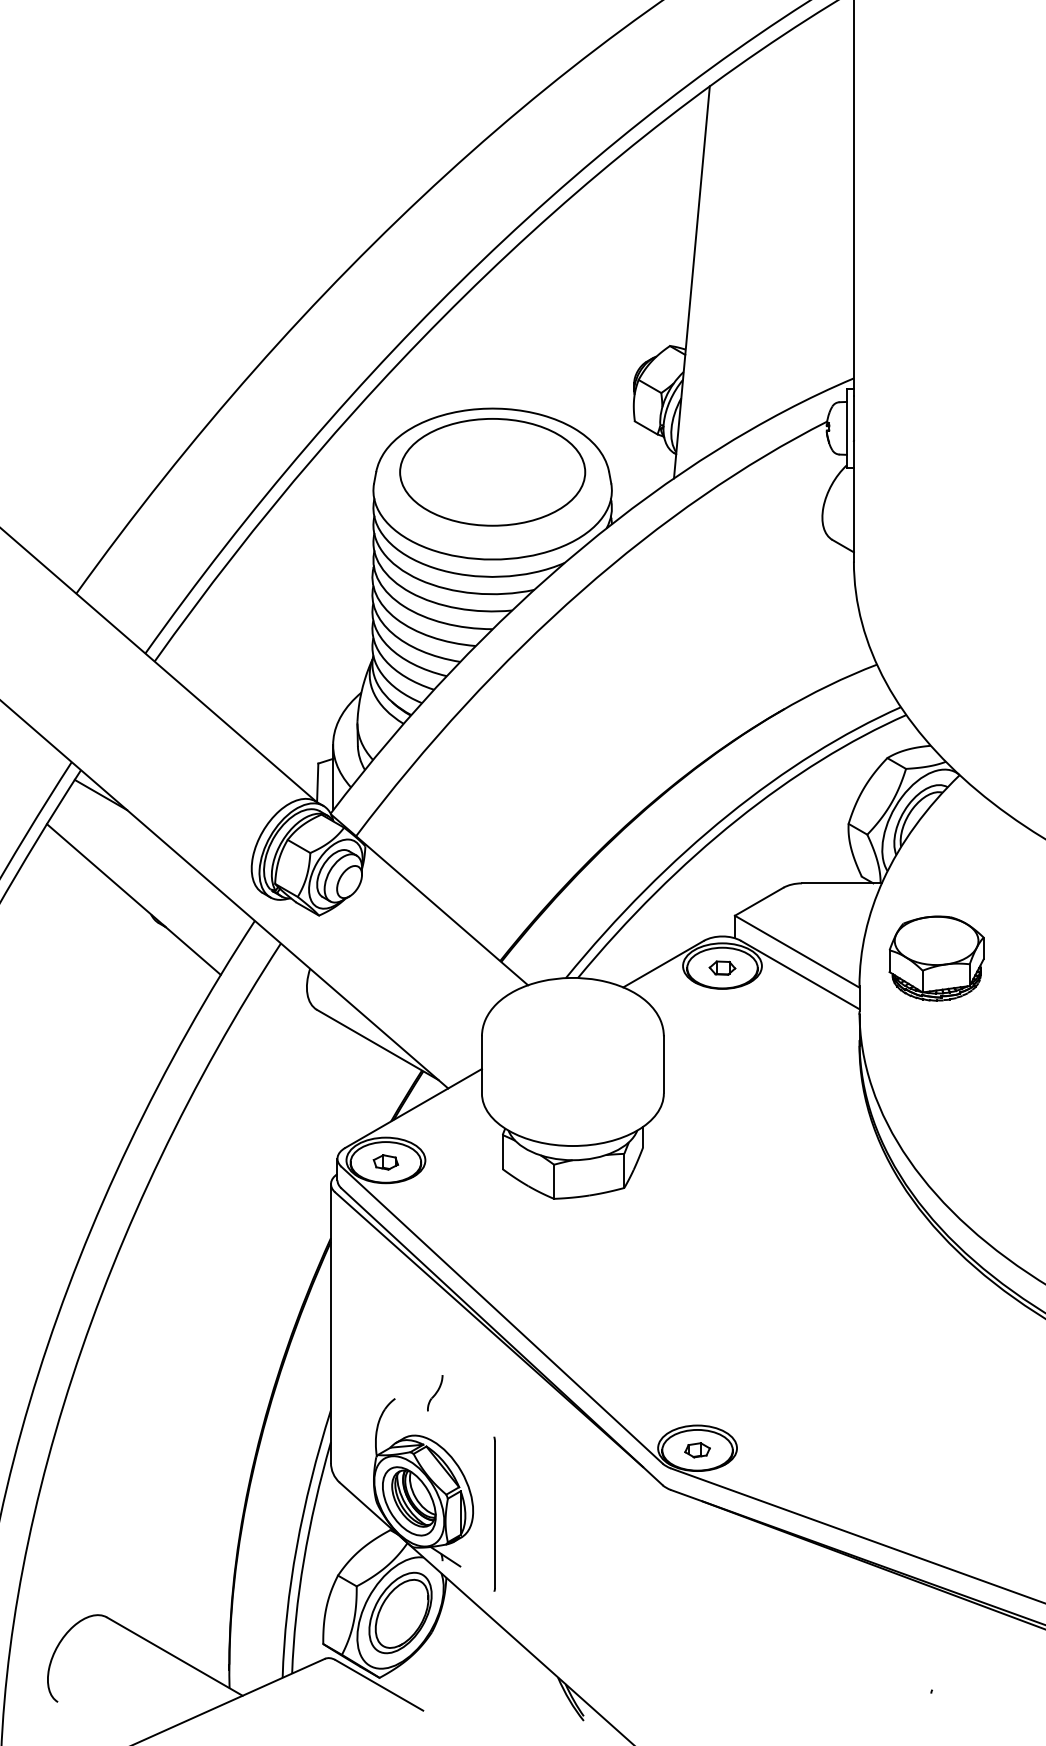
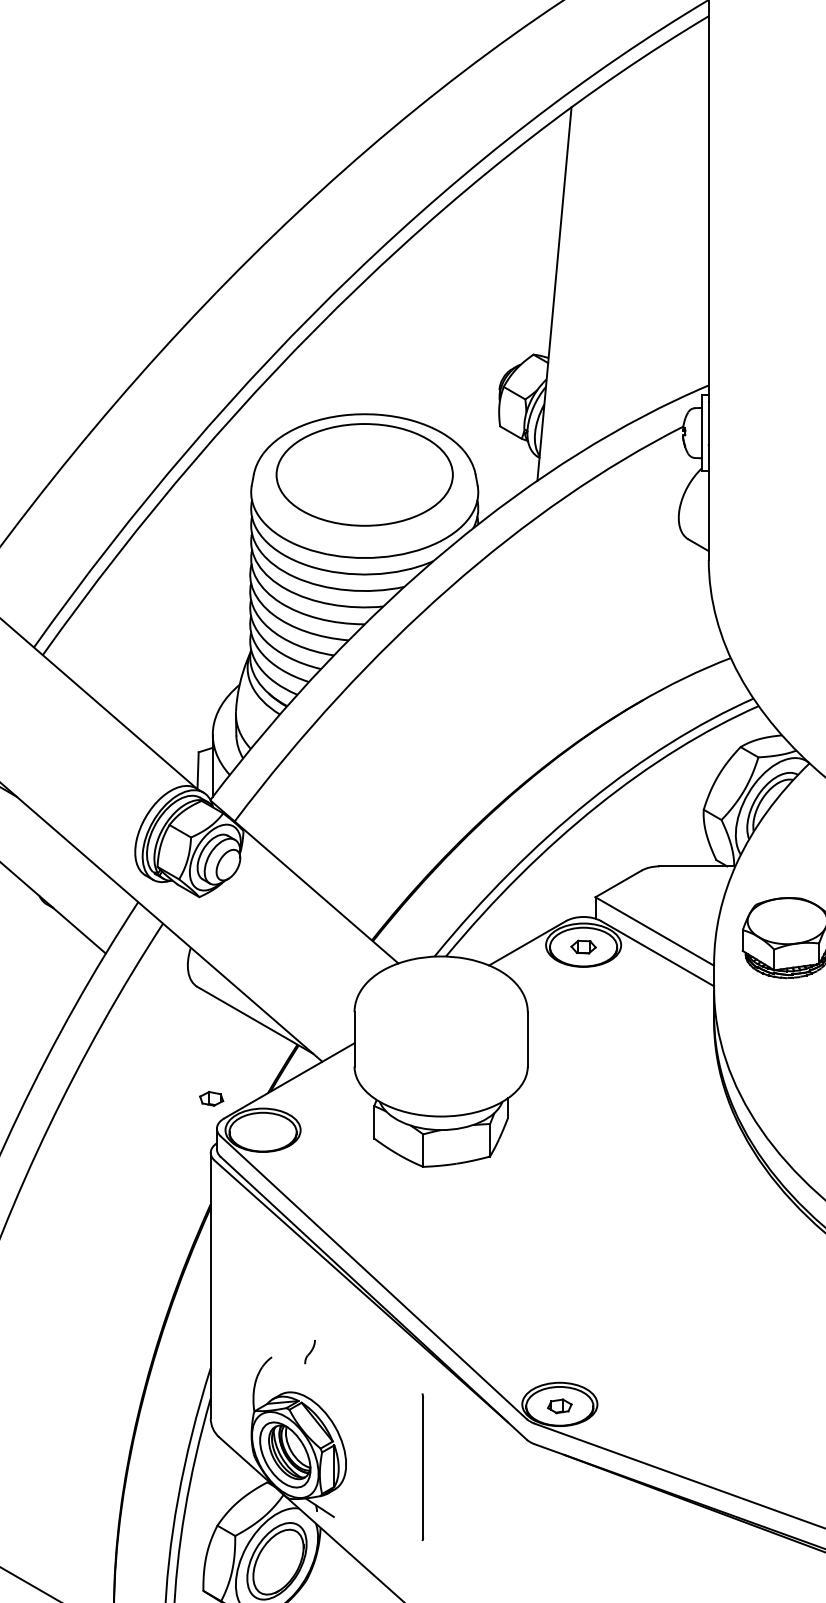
part: (385, 1162) -> (211, 1098), moved
part: (435, 1393) -> (310, 1352), size x0.7
line: (494, 1513) -> (422, 1466), moved

